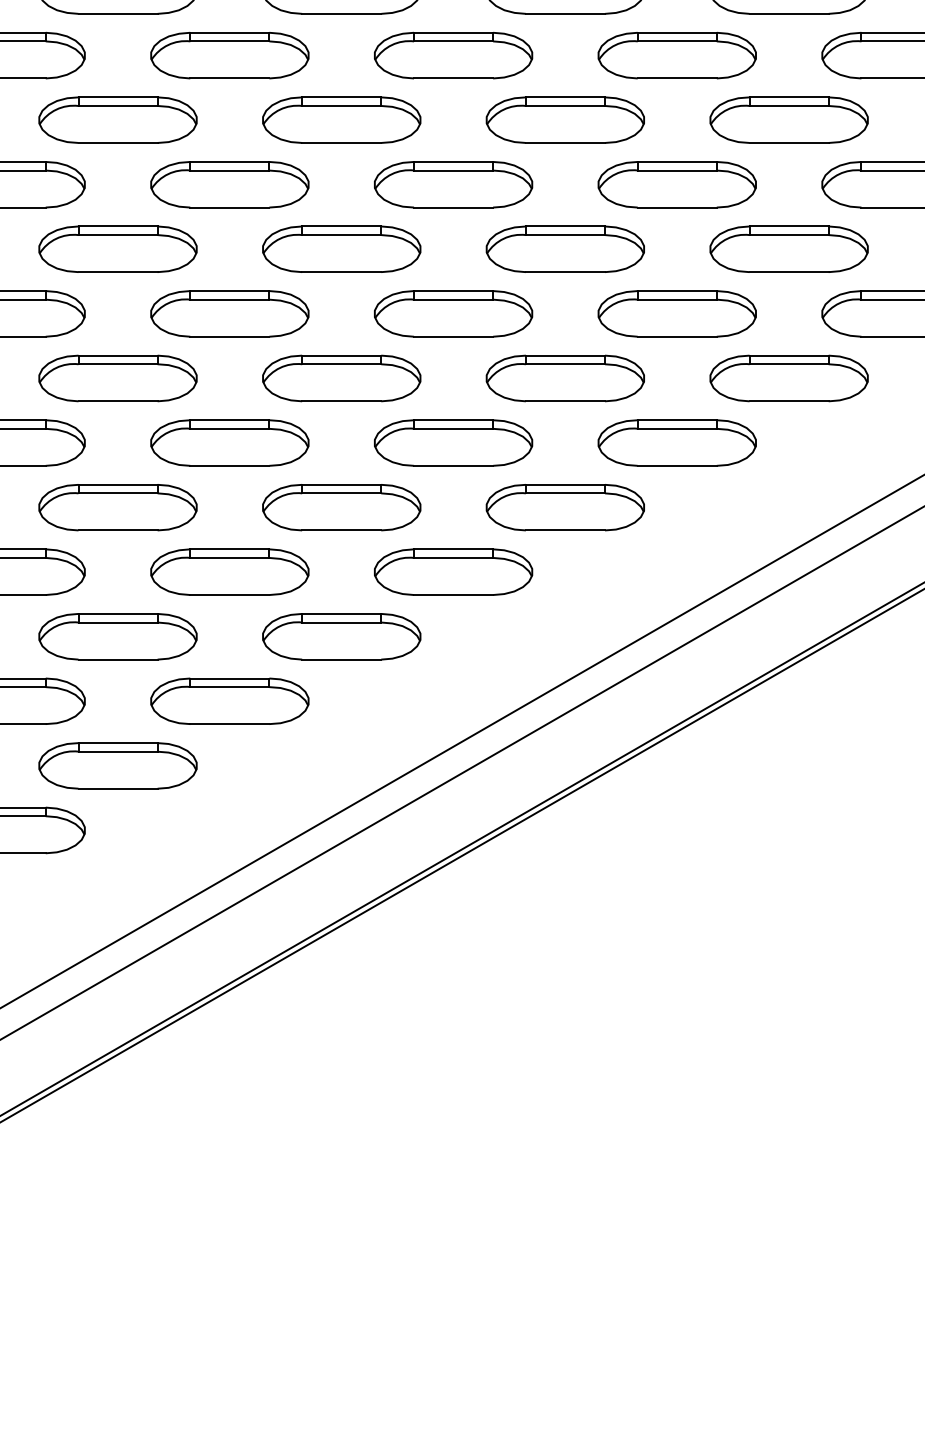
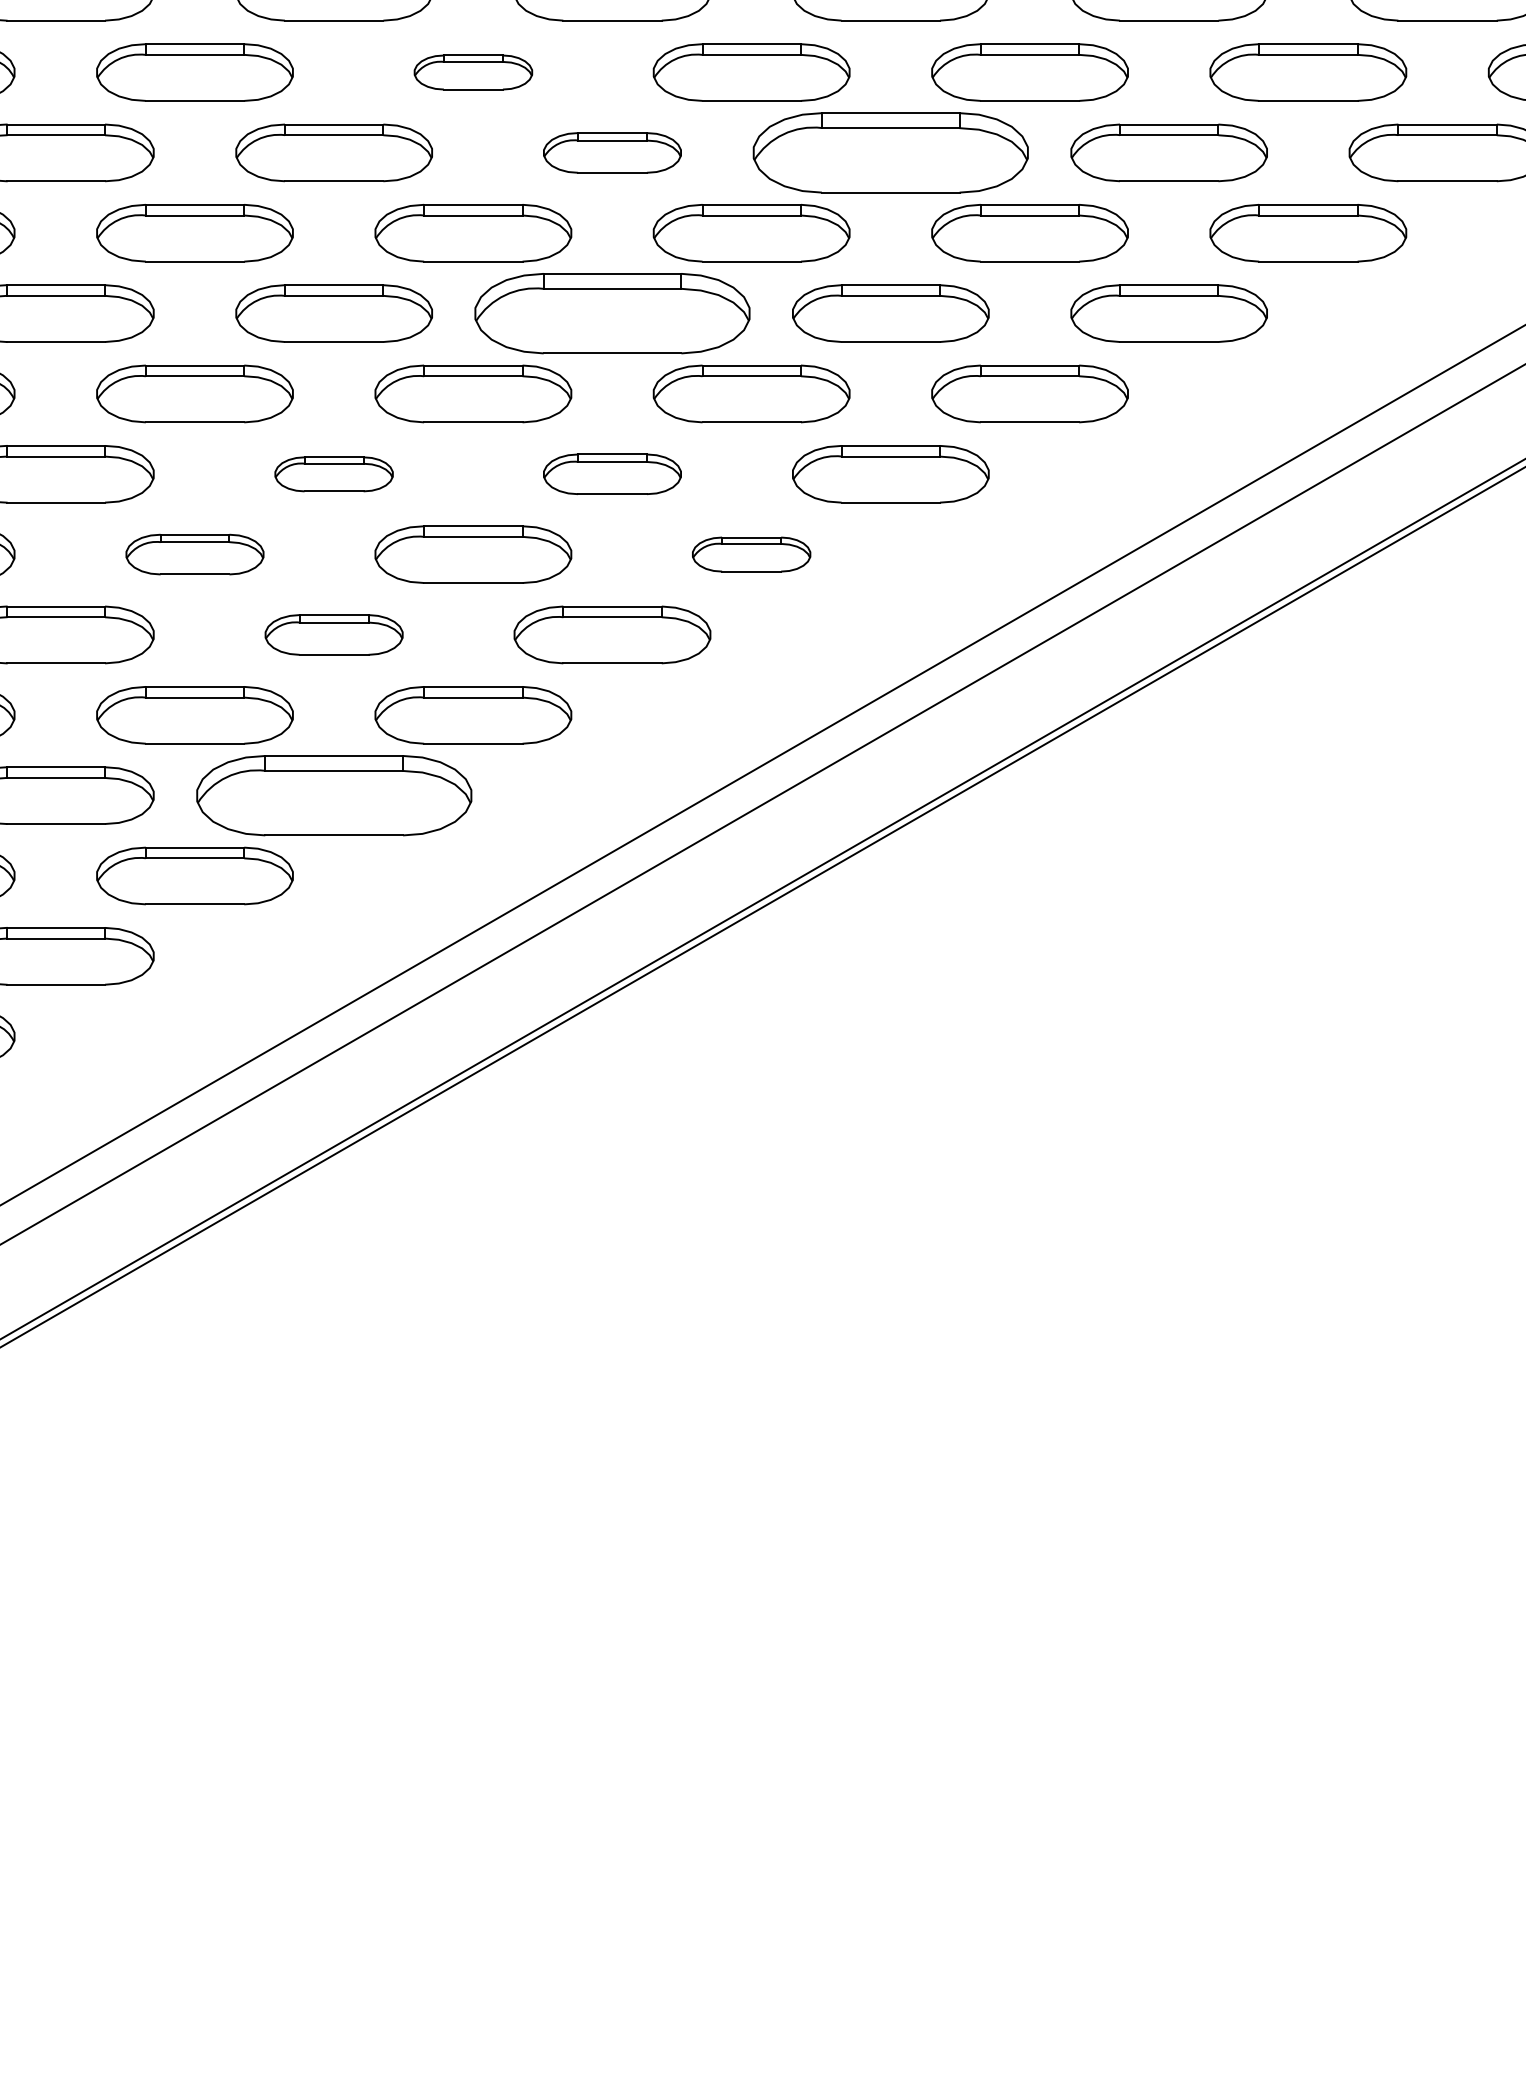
part: (341, 120) -> (473, 72), size x0.6
part: (453, 184) -> (612, 152), size x0.7
part: (676, 184) -> (890, 152), size x1.4
part: (453, 313) -> (612, 313), size x1.4
part: (229, 443) -> (333, 474), size x0.6
part: (453, 443) -> (612, 474), size x0.7
part: (117, 507) -> (194, 554), size x0.7
part: (565, 507) -> (751, 554), size x0.6
part: (229, 571) -> (333, 634), size x0.7
part: (229, 701) -> (333, 795), size x1.4

